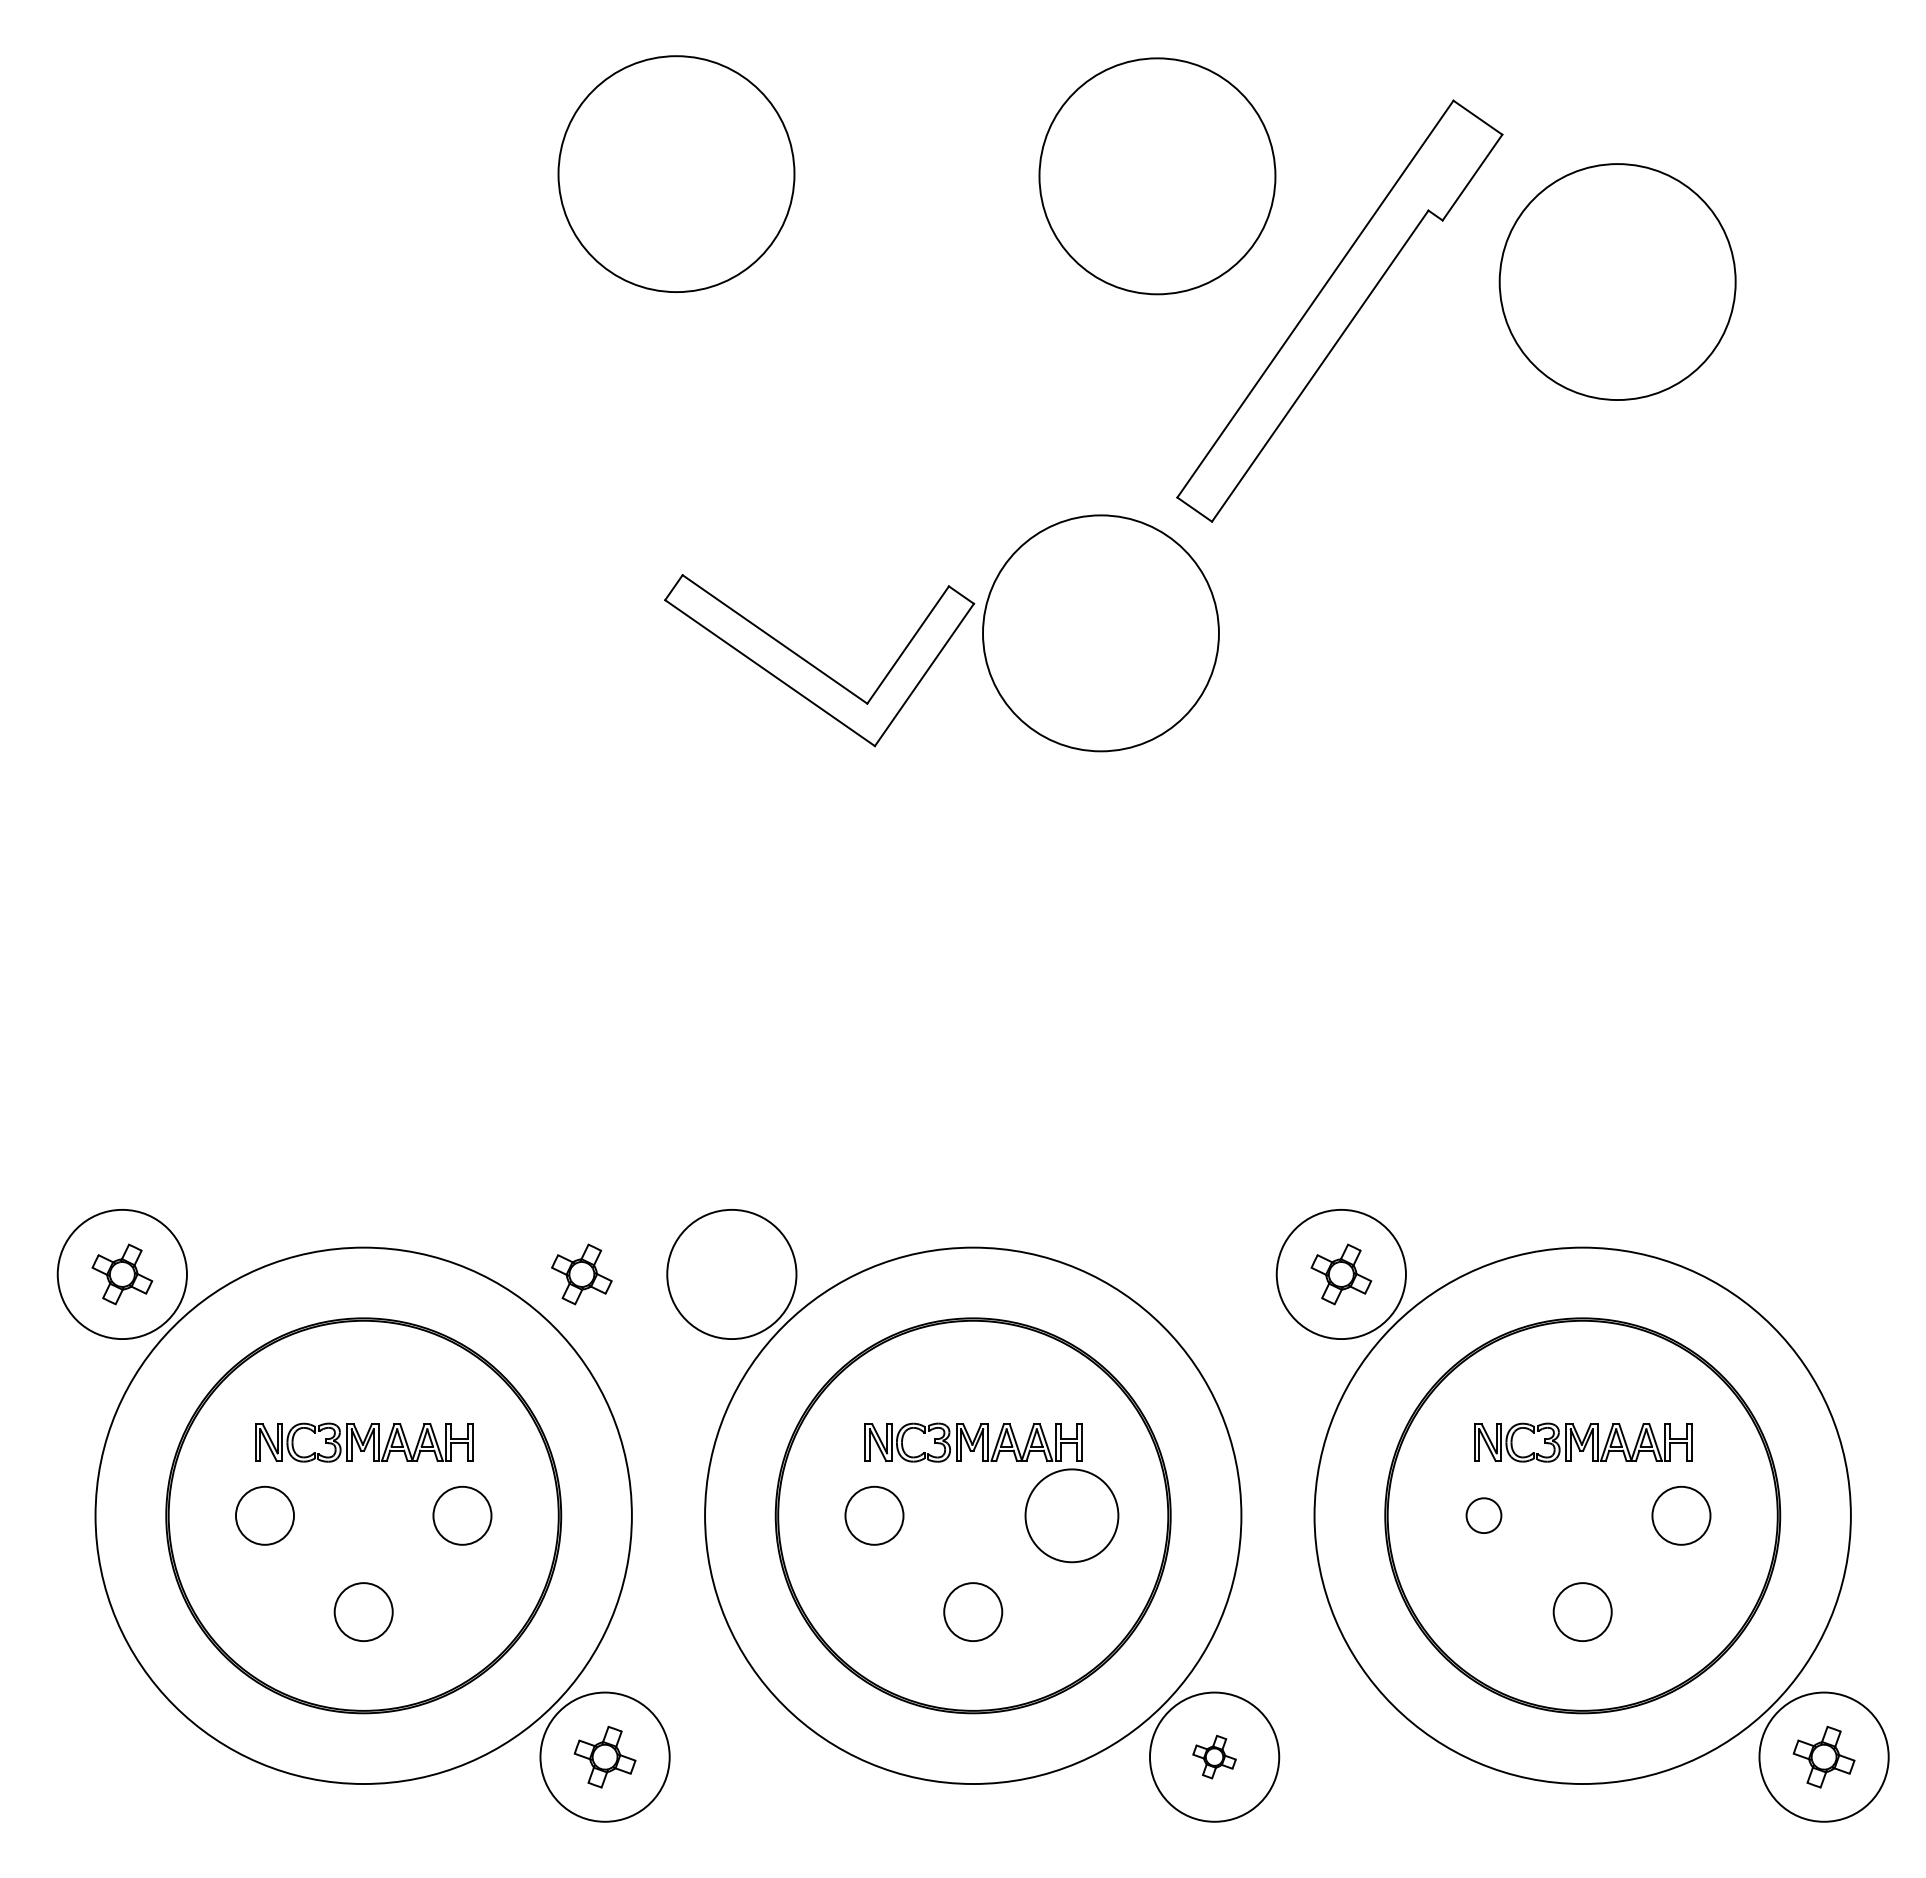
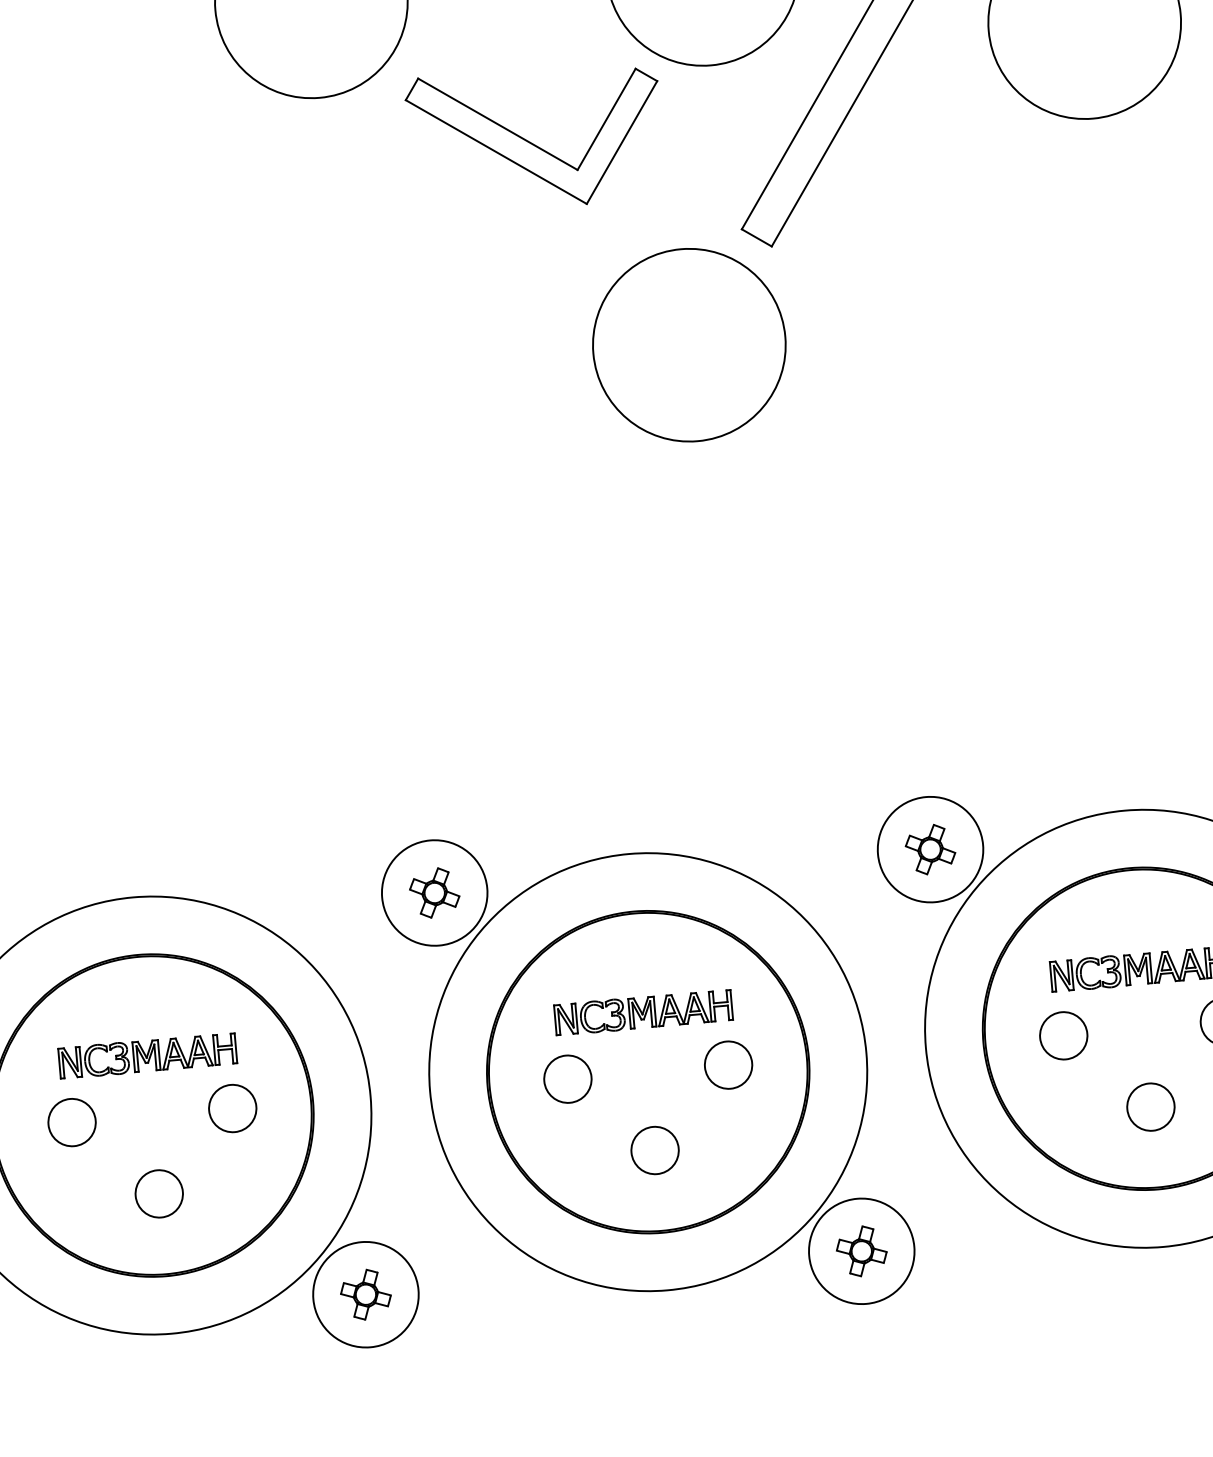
part: (814, 665) -> (531, 142), moved
part: (581, 1274) -> (434, 893), moved
circle: (1071, 1515) -> (728, 1064), size x0.62
circle: (1483, 1515) -> (1063, 1035), size x1.67
part: (1214, 1756) -> (861, 1250), size x1.43

